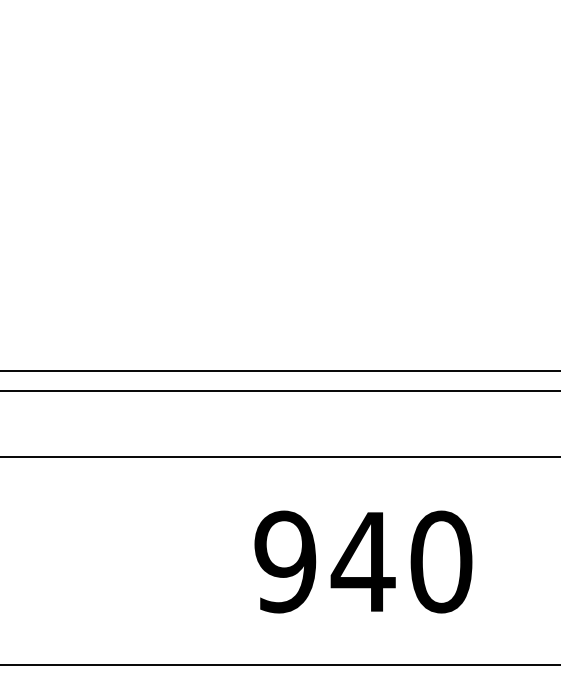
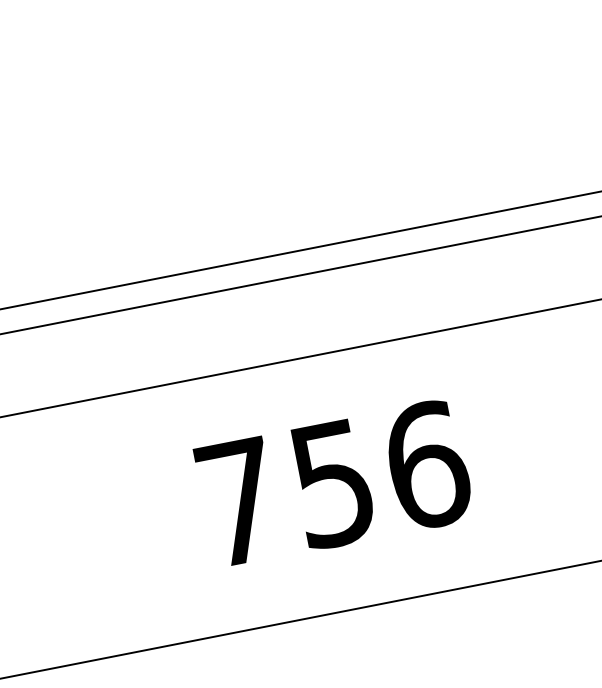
text: (363, 561) -> (333, 483), 940 -> 756

